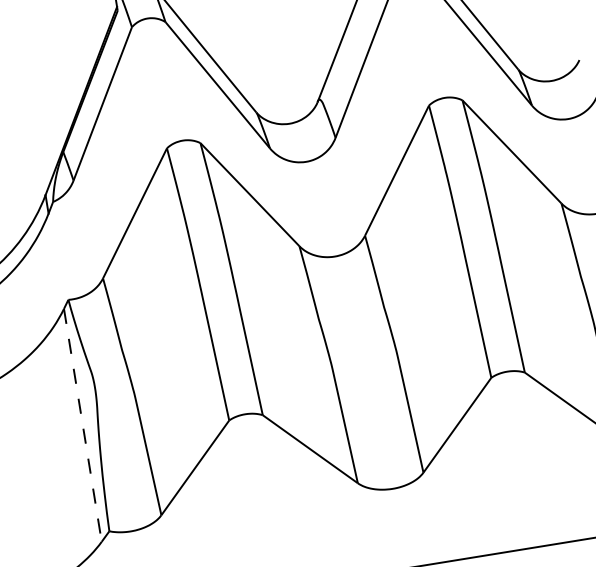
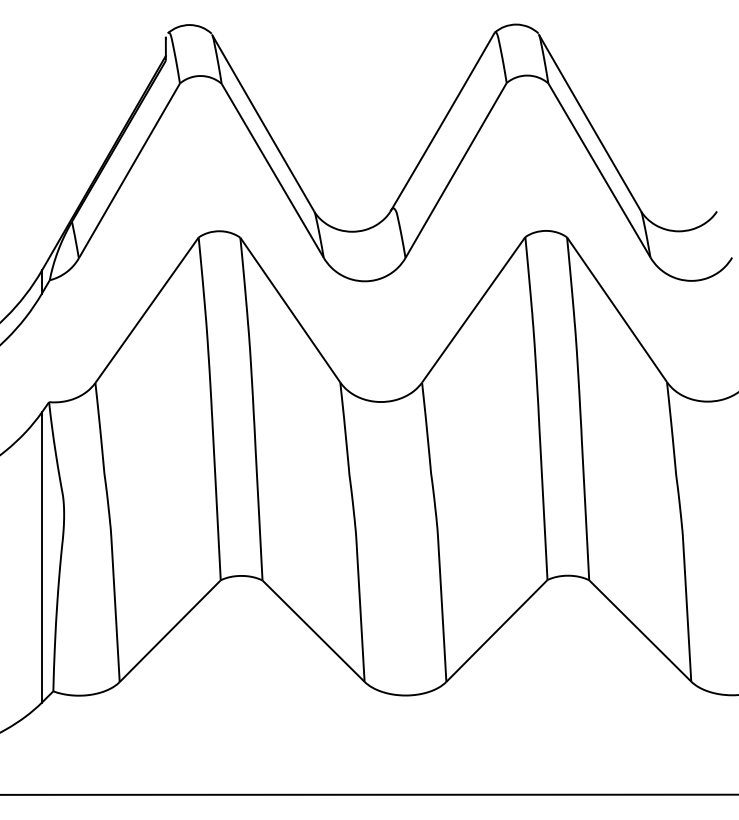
line: (82, 425) -> (41, 557), dashed -> solid

